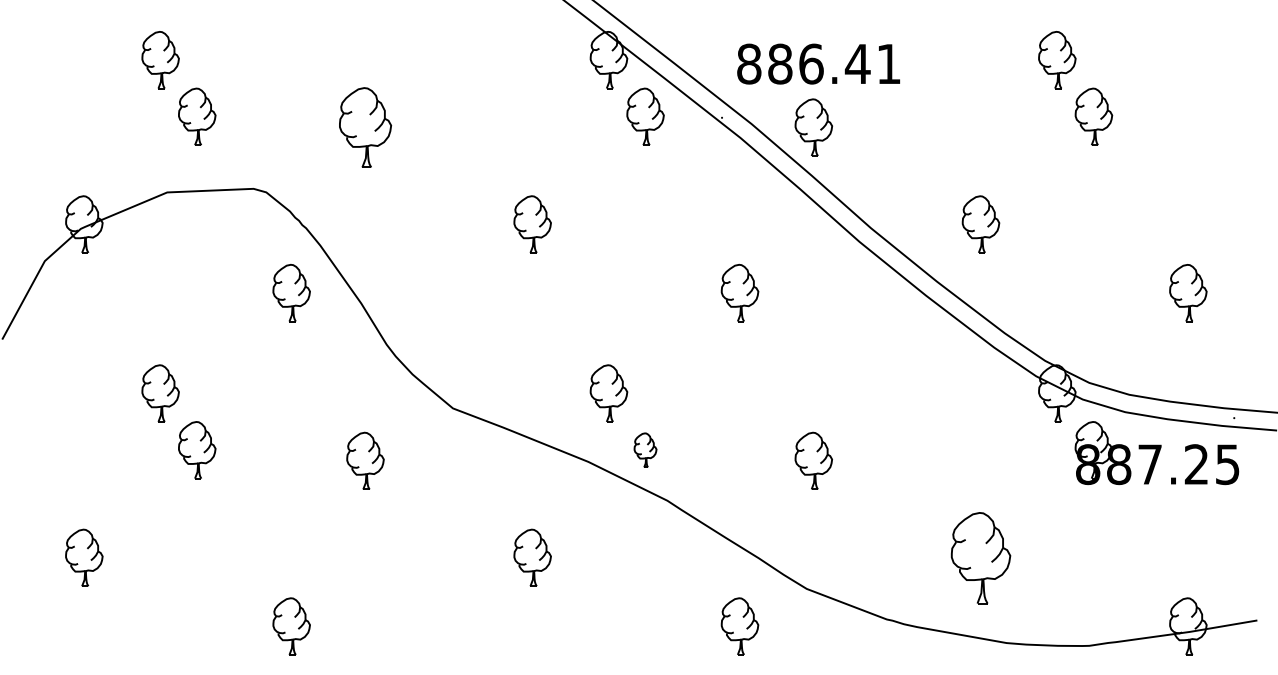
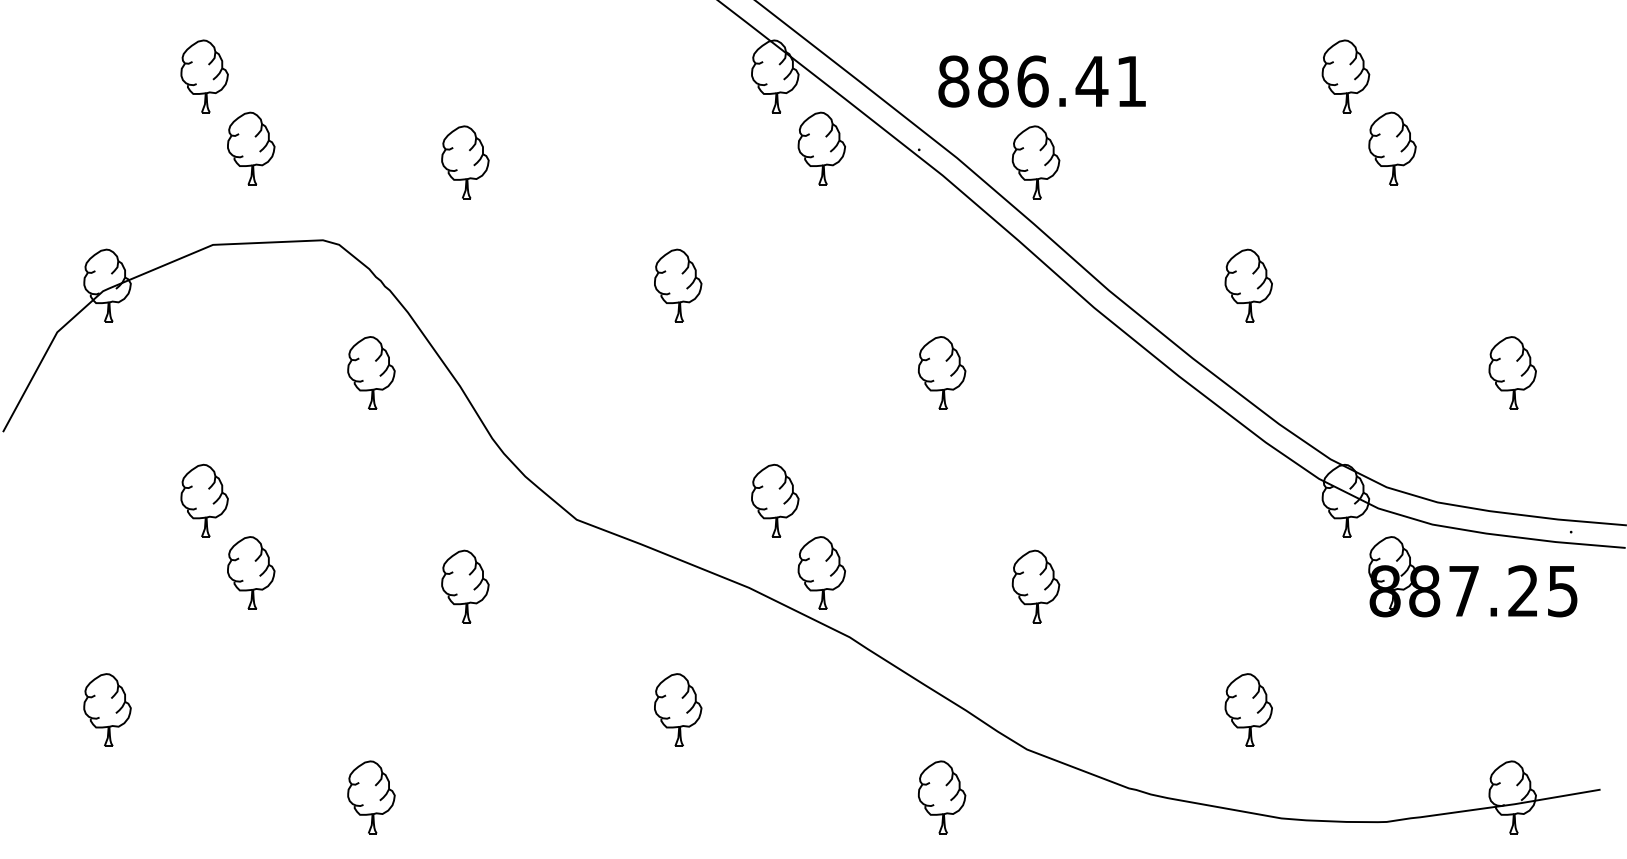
part: (365, 127) -> (465, 162), size x0.71
part: (645, 450) -> (821, 573), size x1.67
part: (980, 557) -> (1248, 709), size x0.62

